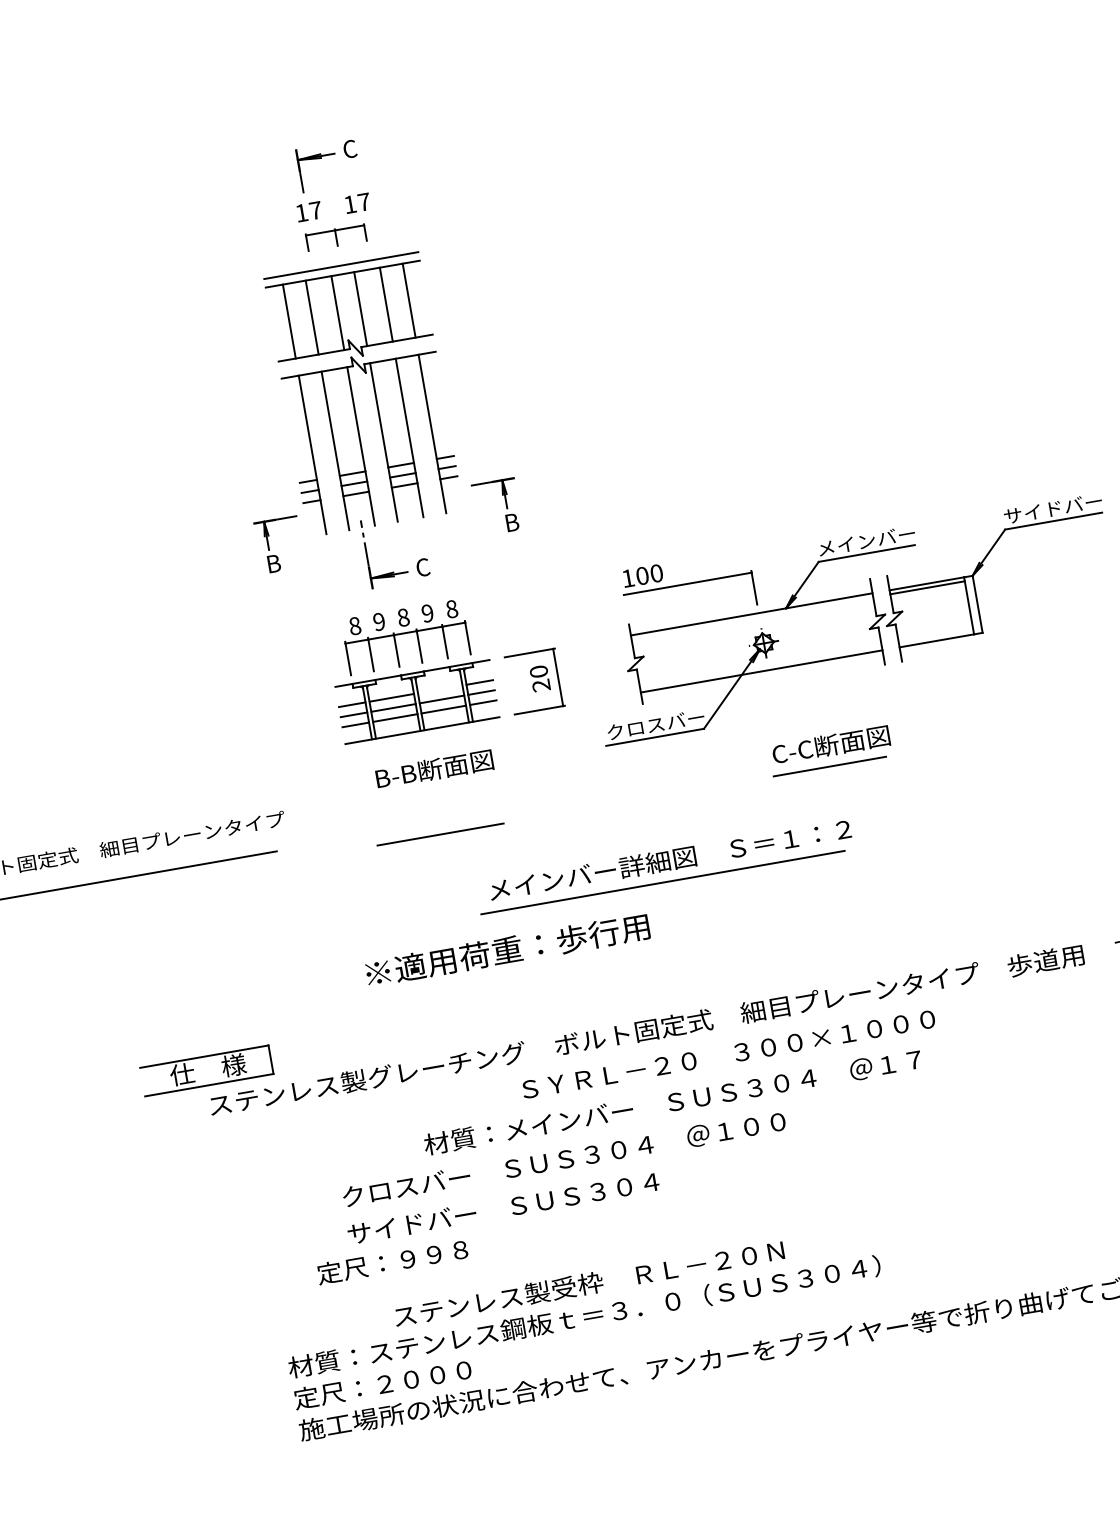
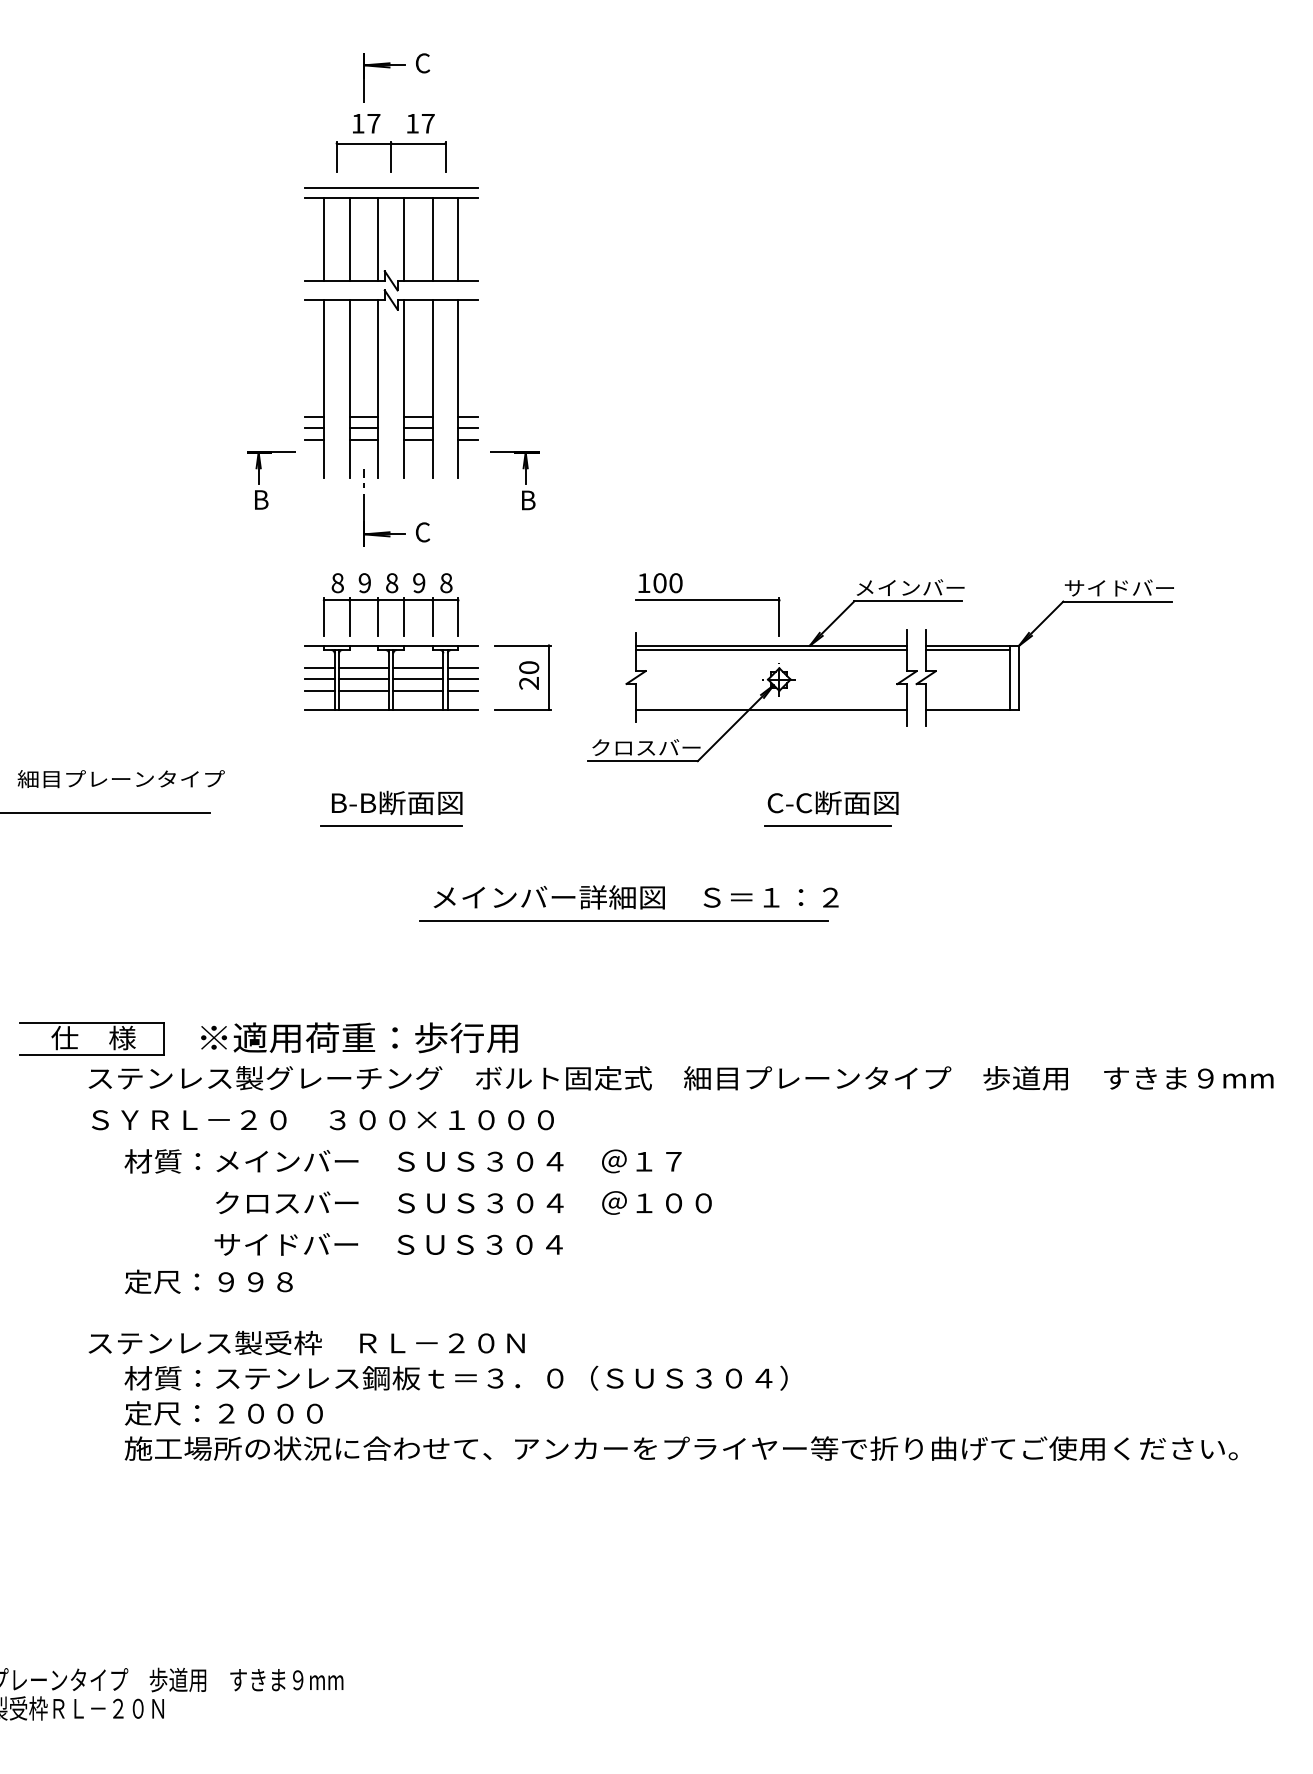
part: (335, 237) -> (390, 156), size x1.67
line: (752, 618) -> (771, 650), added
line: (440, 689) -> (418, 668), added
text: (434, 768) -> (397, 802), moved
text: (507, 949) -> (359, 1037), moved
text: (728, 1054) -> (322, 1120), moved
text: (672, 1102) -> (402, 1161), moved
text: (392, 1261) -> (208, 1281), moved
text: (589, 1283) -> (306, 1342), moved

